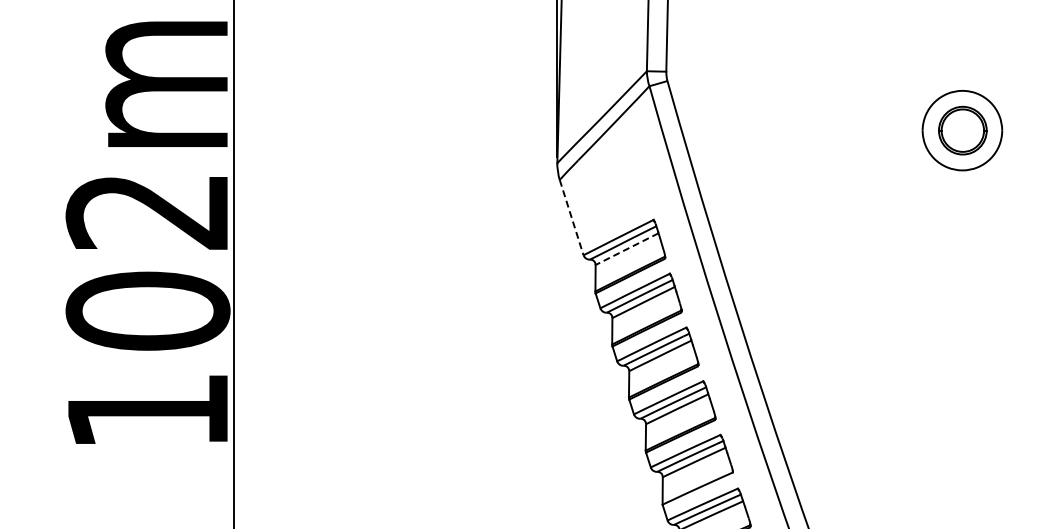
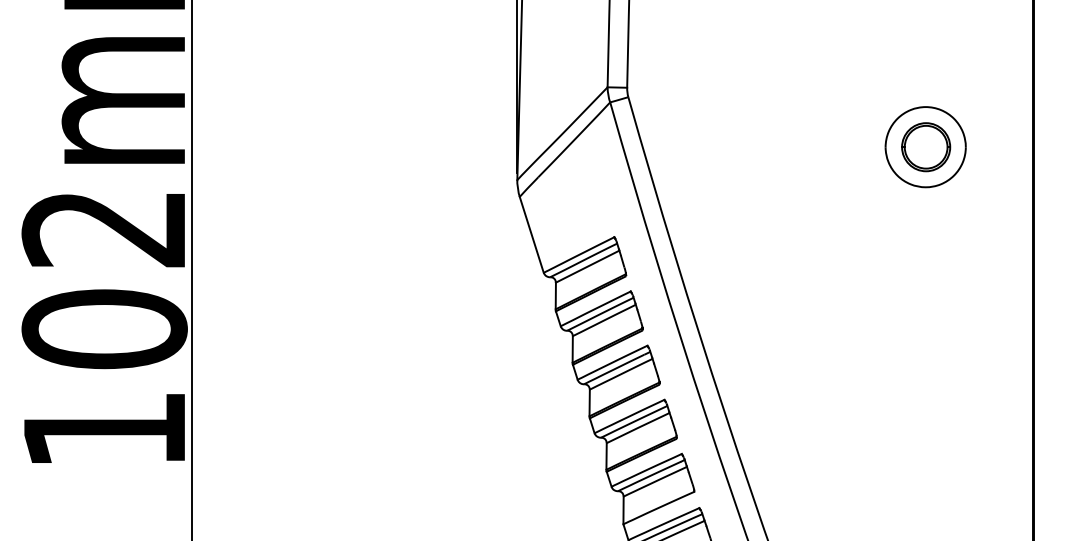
line: (571, 217) -> (531, 234), dashed -> solid
line: (626, 248) -> (587, 266), dashed -> solid

